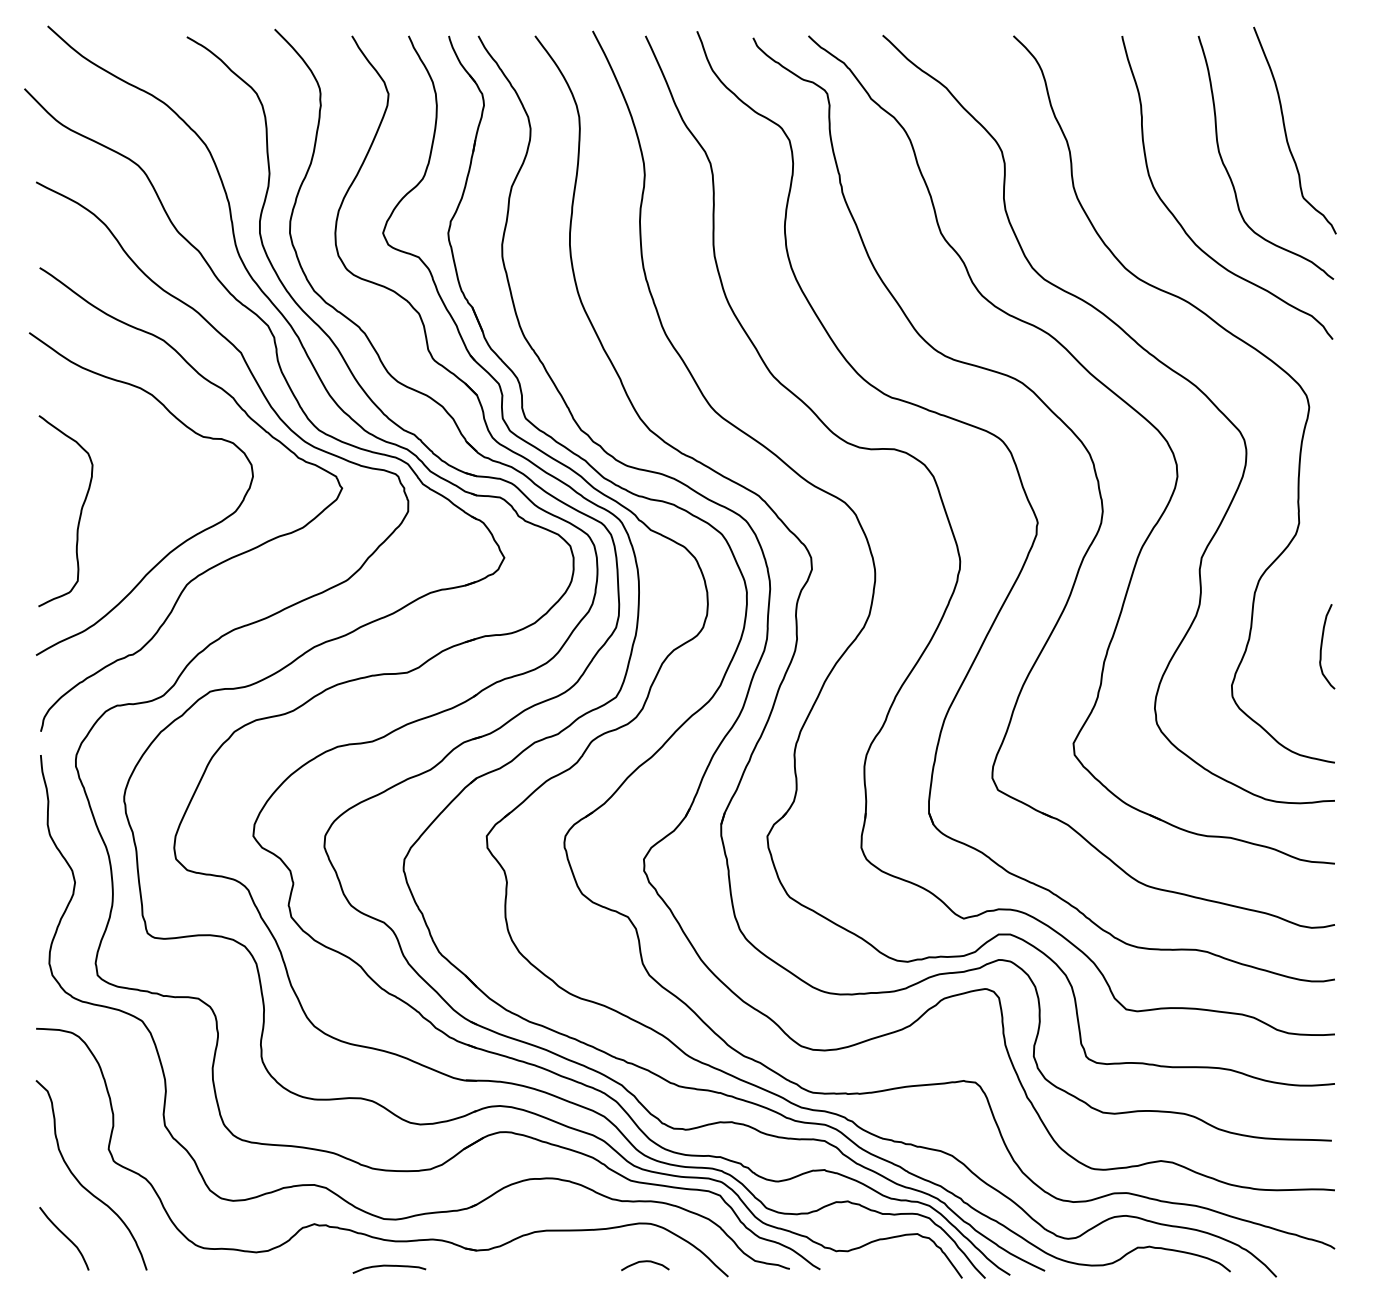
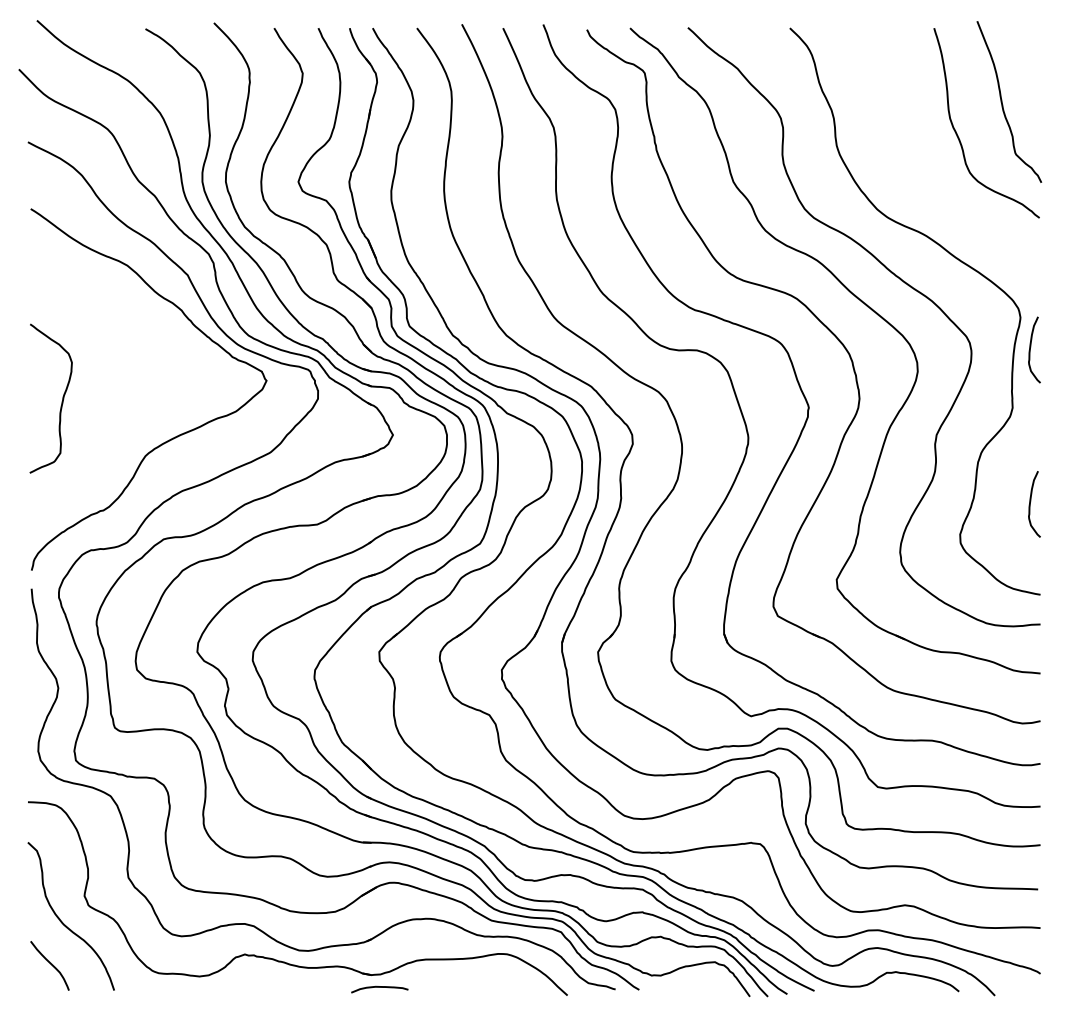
curve: (1182, 225) -> (921, 175), removed
curve: (1322, 448) -> (1030, 349), added
curve: (177, 545) -> (138, 425), removed
curve: (645, 1262) -> (503, 984), removed
curve: (389, 1266) -> (379, 987), moved

